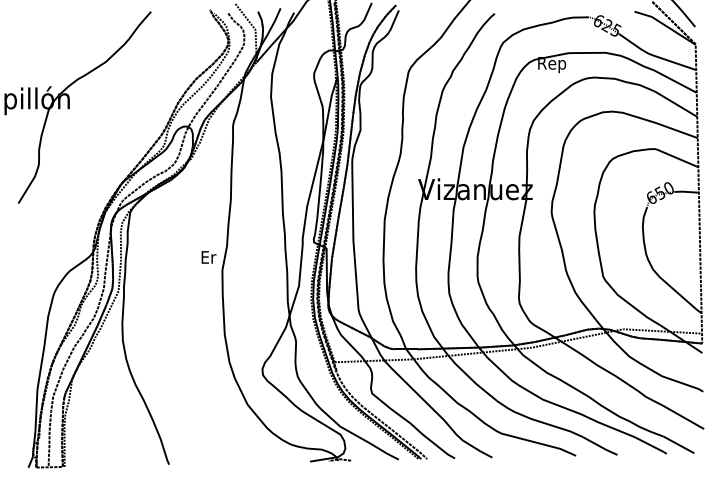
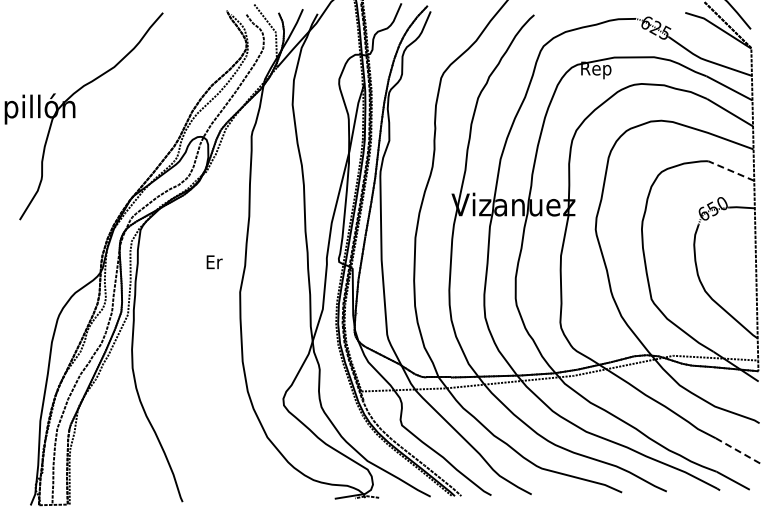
line: (677, 158) -> (731, 171), solid -> dashed
text: (208, 257) -> (214, 262), moved
line: (683, 416) -> (738, 450), solid -> dashed

